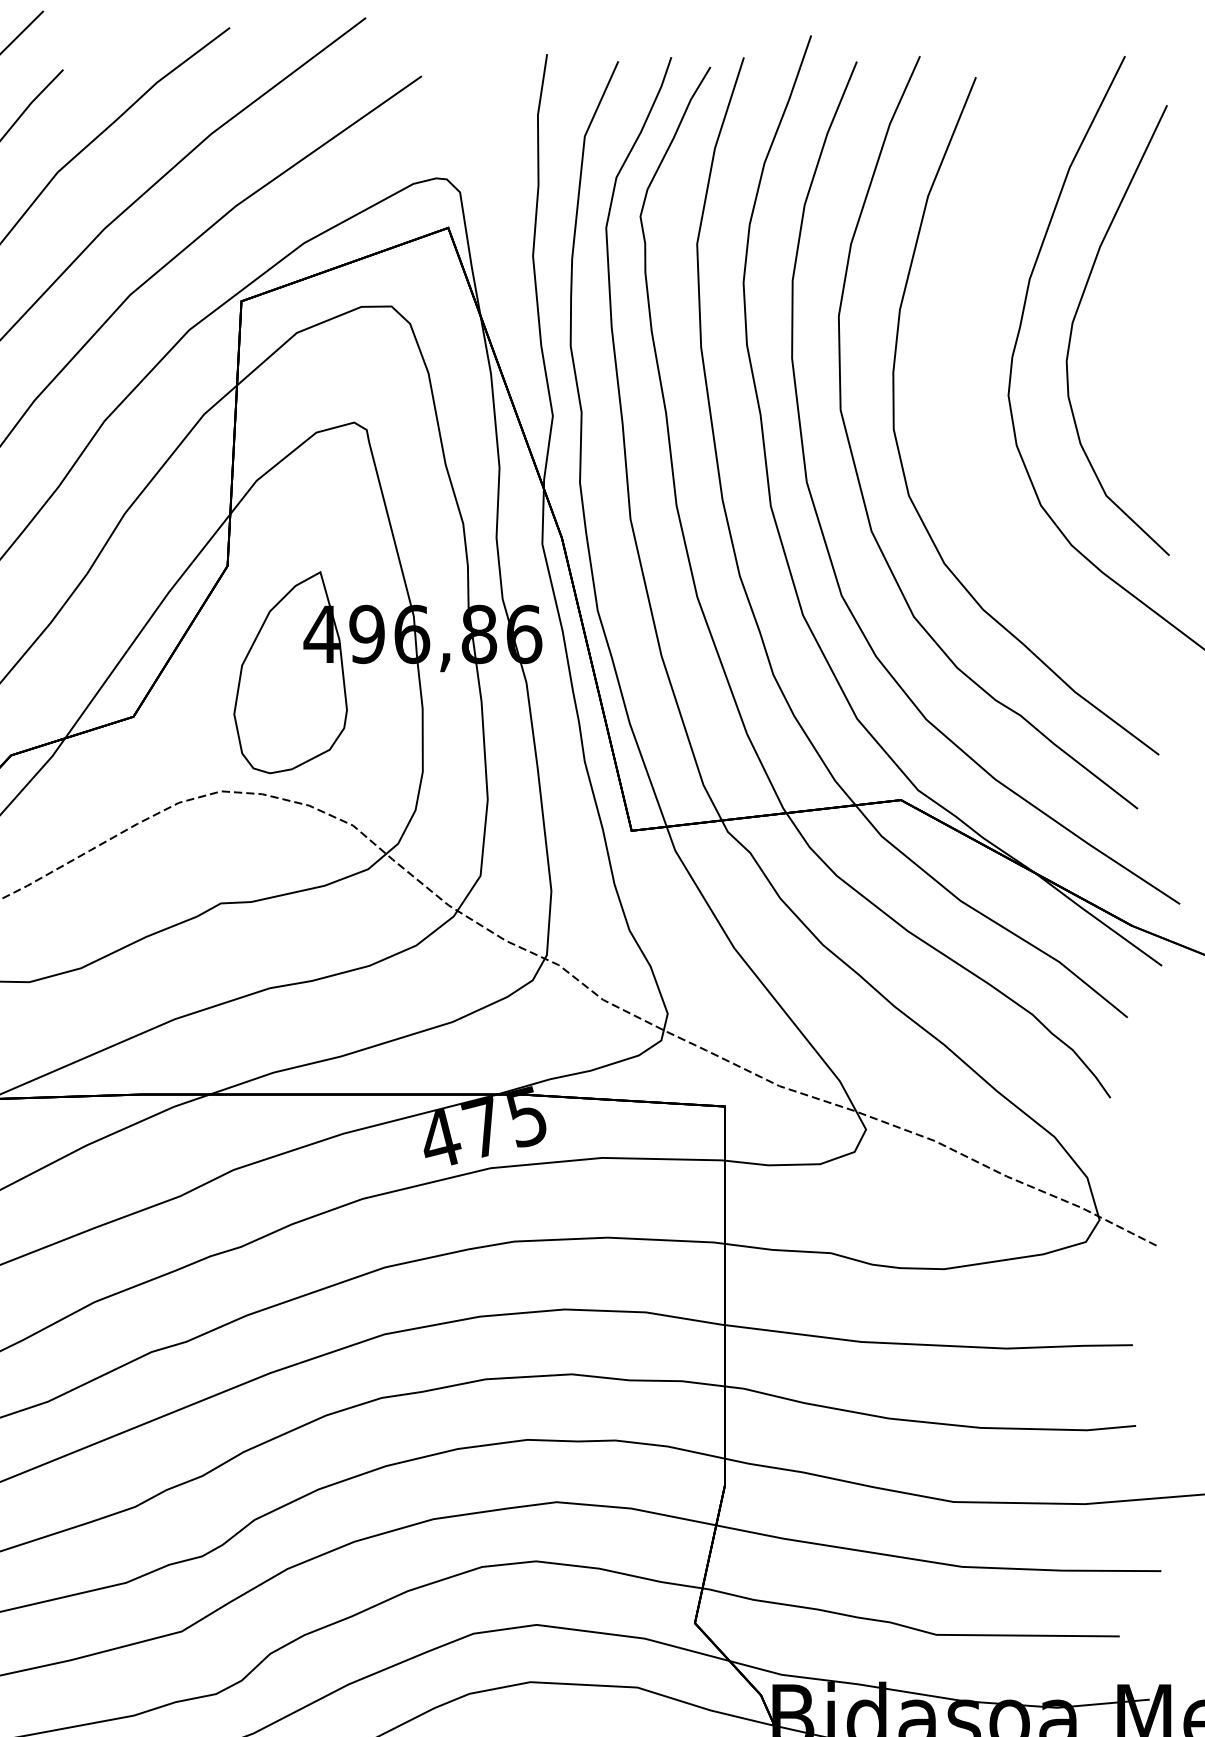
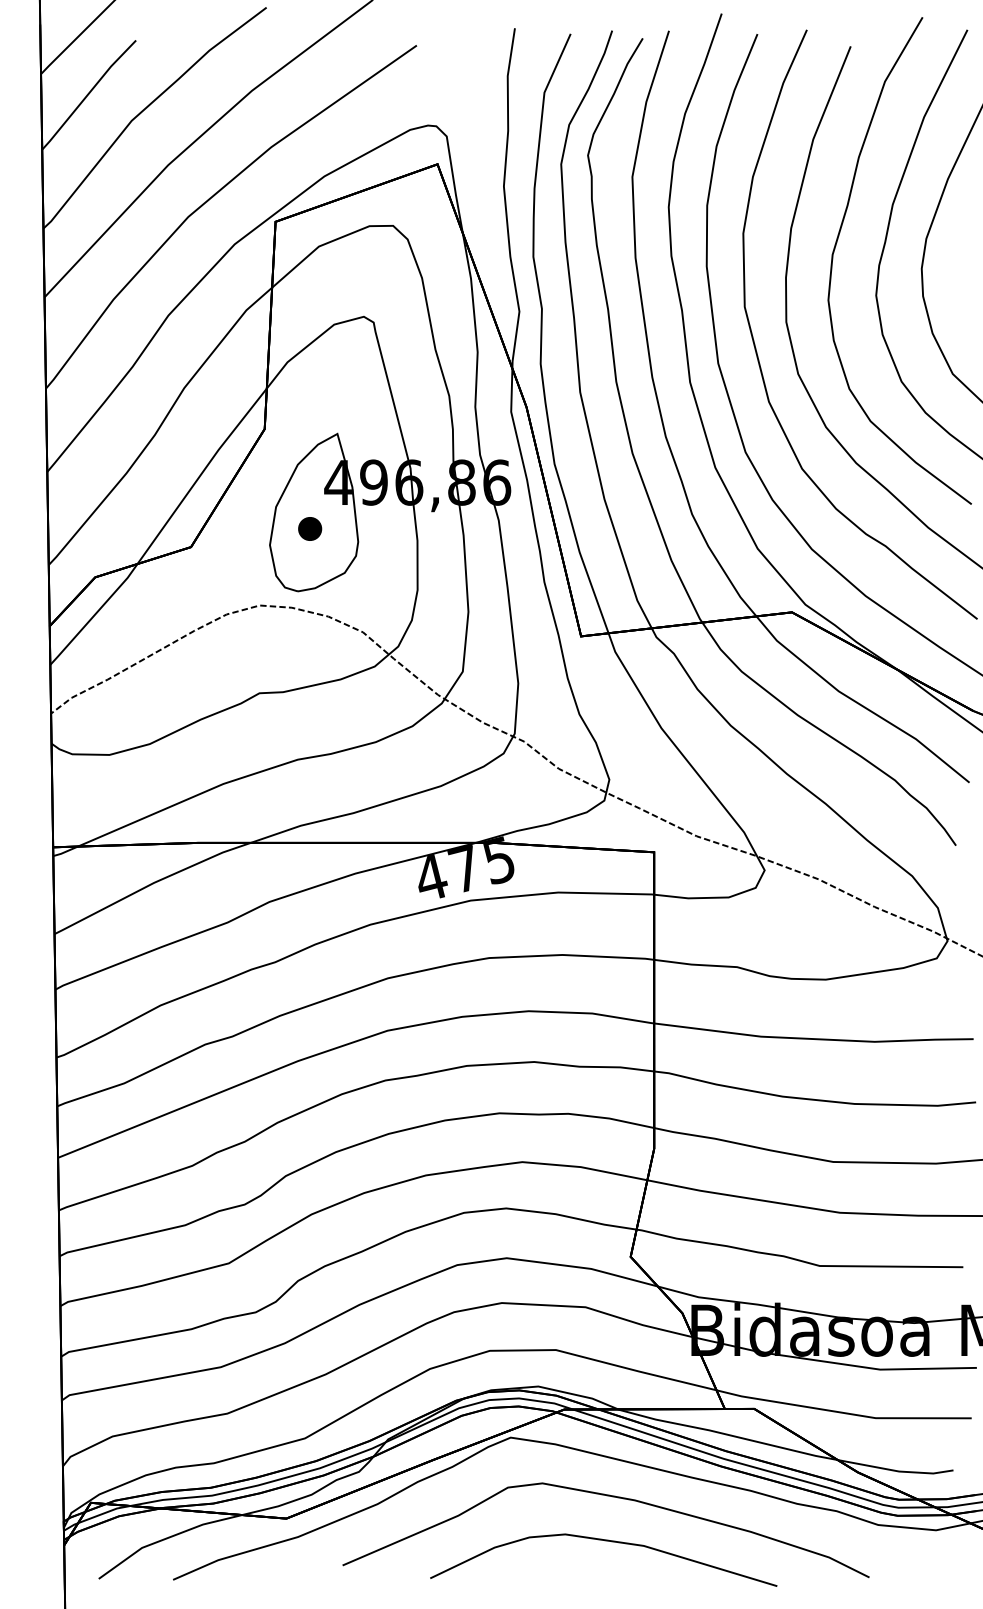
curve: (960, 323) -> (838, 239), added
part: (286, 693) -> (310, 528), added

